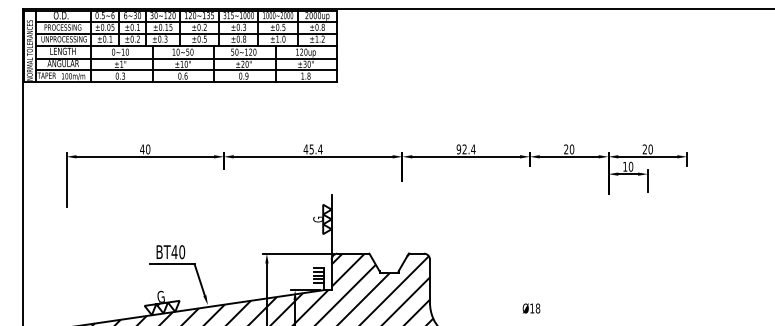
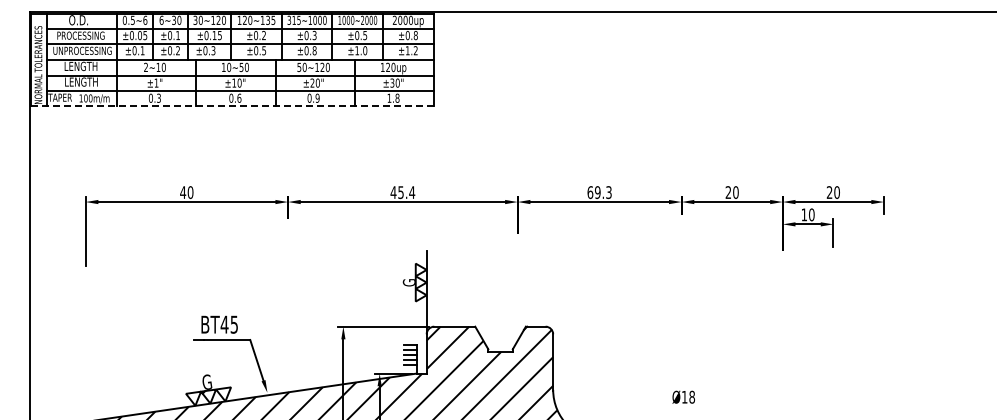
text: (113, 51) -> (146, 66), 0~10 -> 2~10
text: (63, 63) -> (81, 81), ANGULAR -> LENGTH
line: (181, 82) -> (233, 106), solid -> dashed
text: (466, 149) -> (599, 192), 92.4 -> 69.3
text: (182, 252) -> (234, 324), BT40 -> BT45

